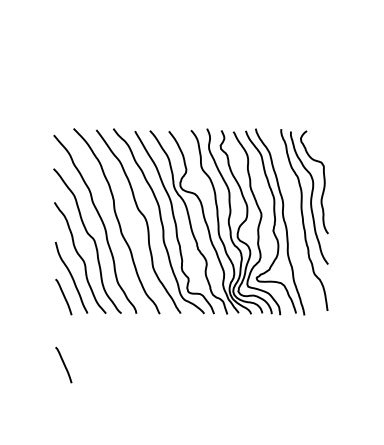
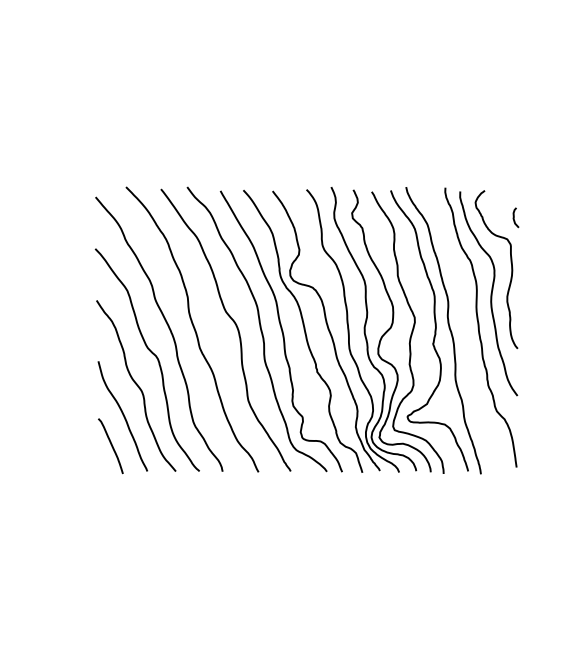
curve: (326, 148) -> (514, 217), added
line: (63, 364) -> (110, 549), removed

